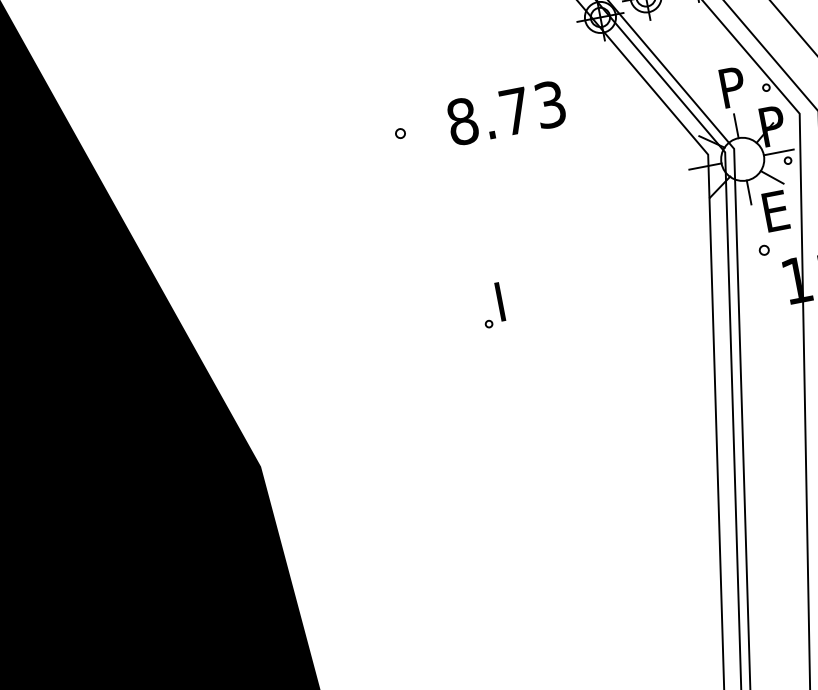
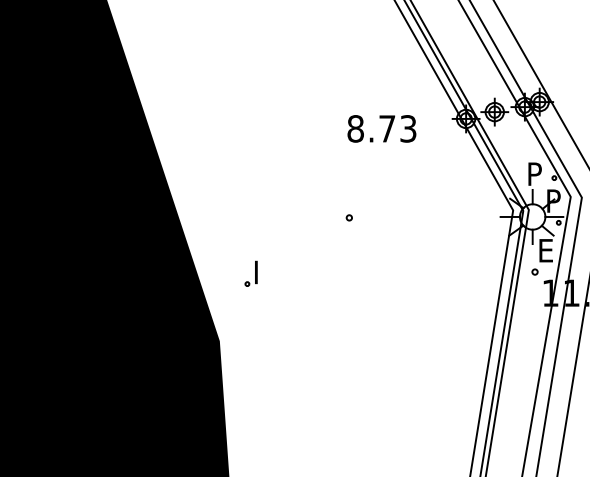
text: (505, 112) -> (381, 128), moved
part: (398, 133) -> (348, 217), moved
part: (490, 305) -> (250, 273), moved

